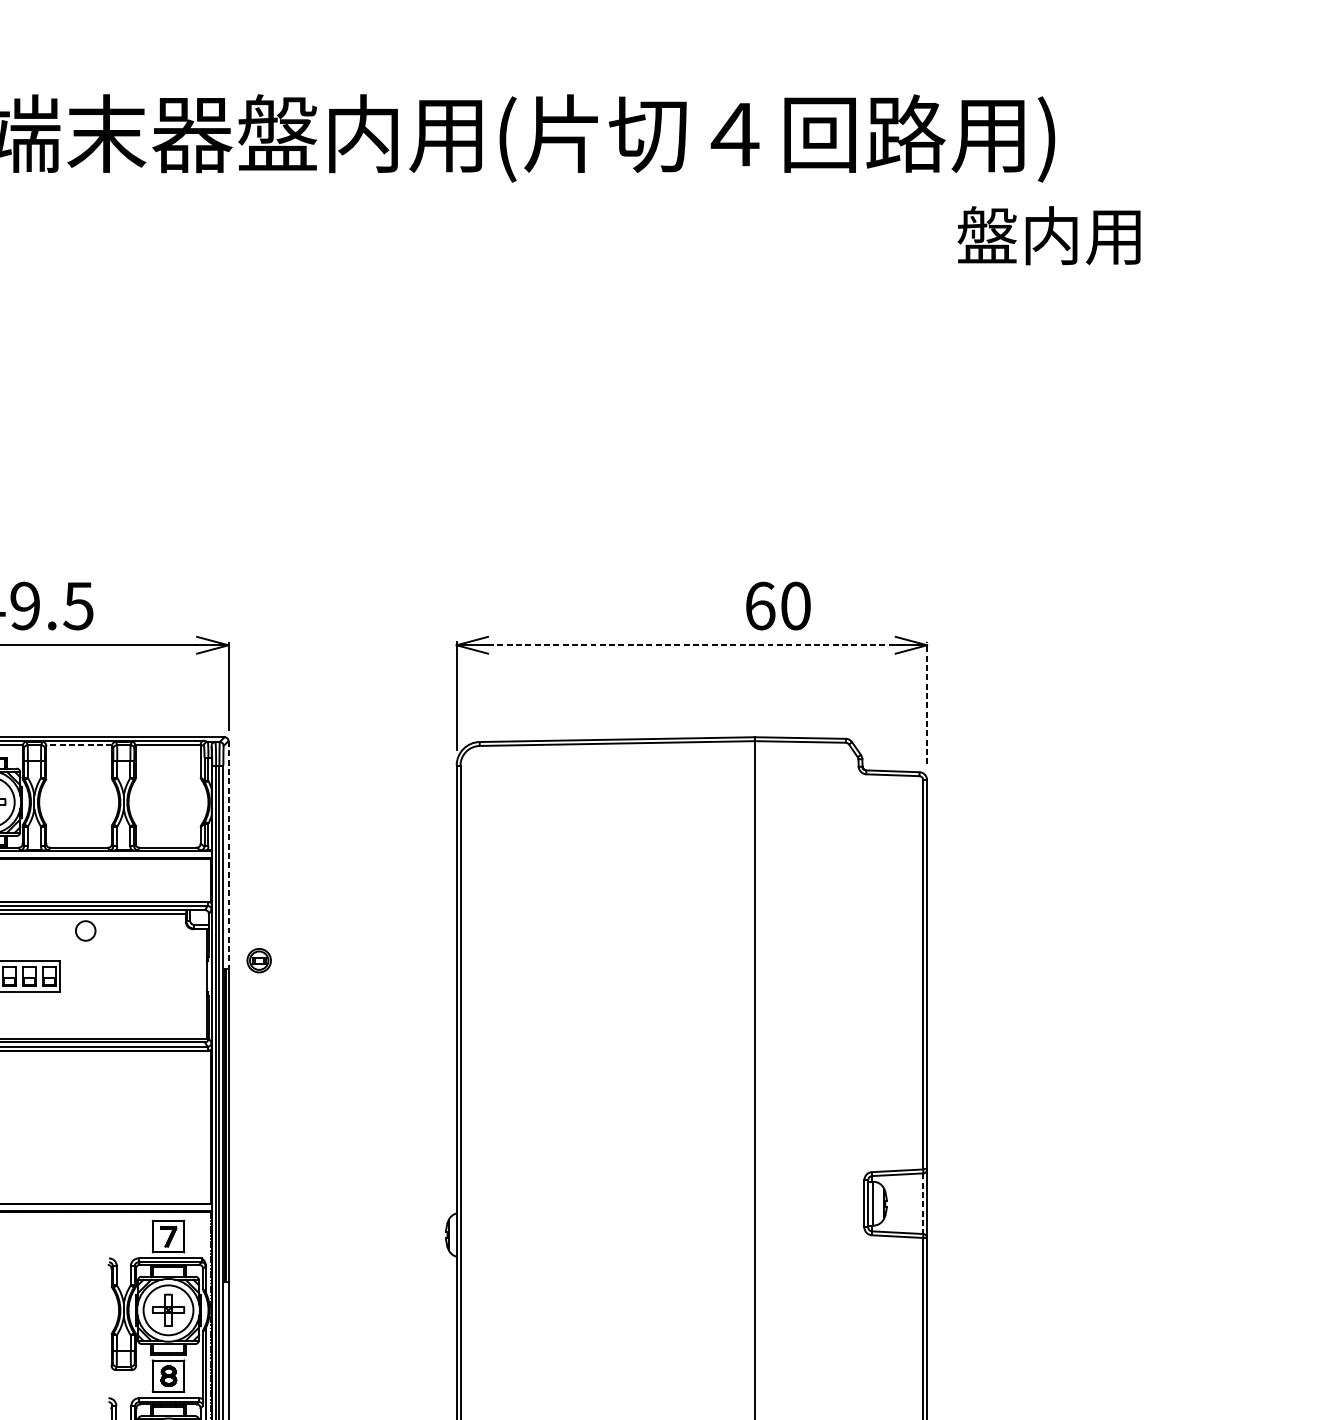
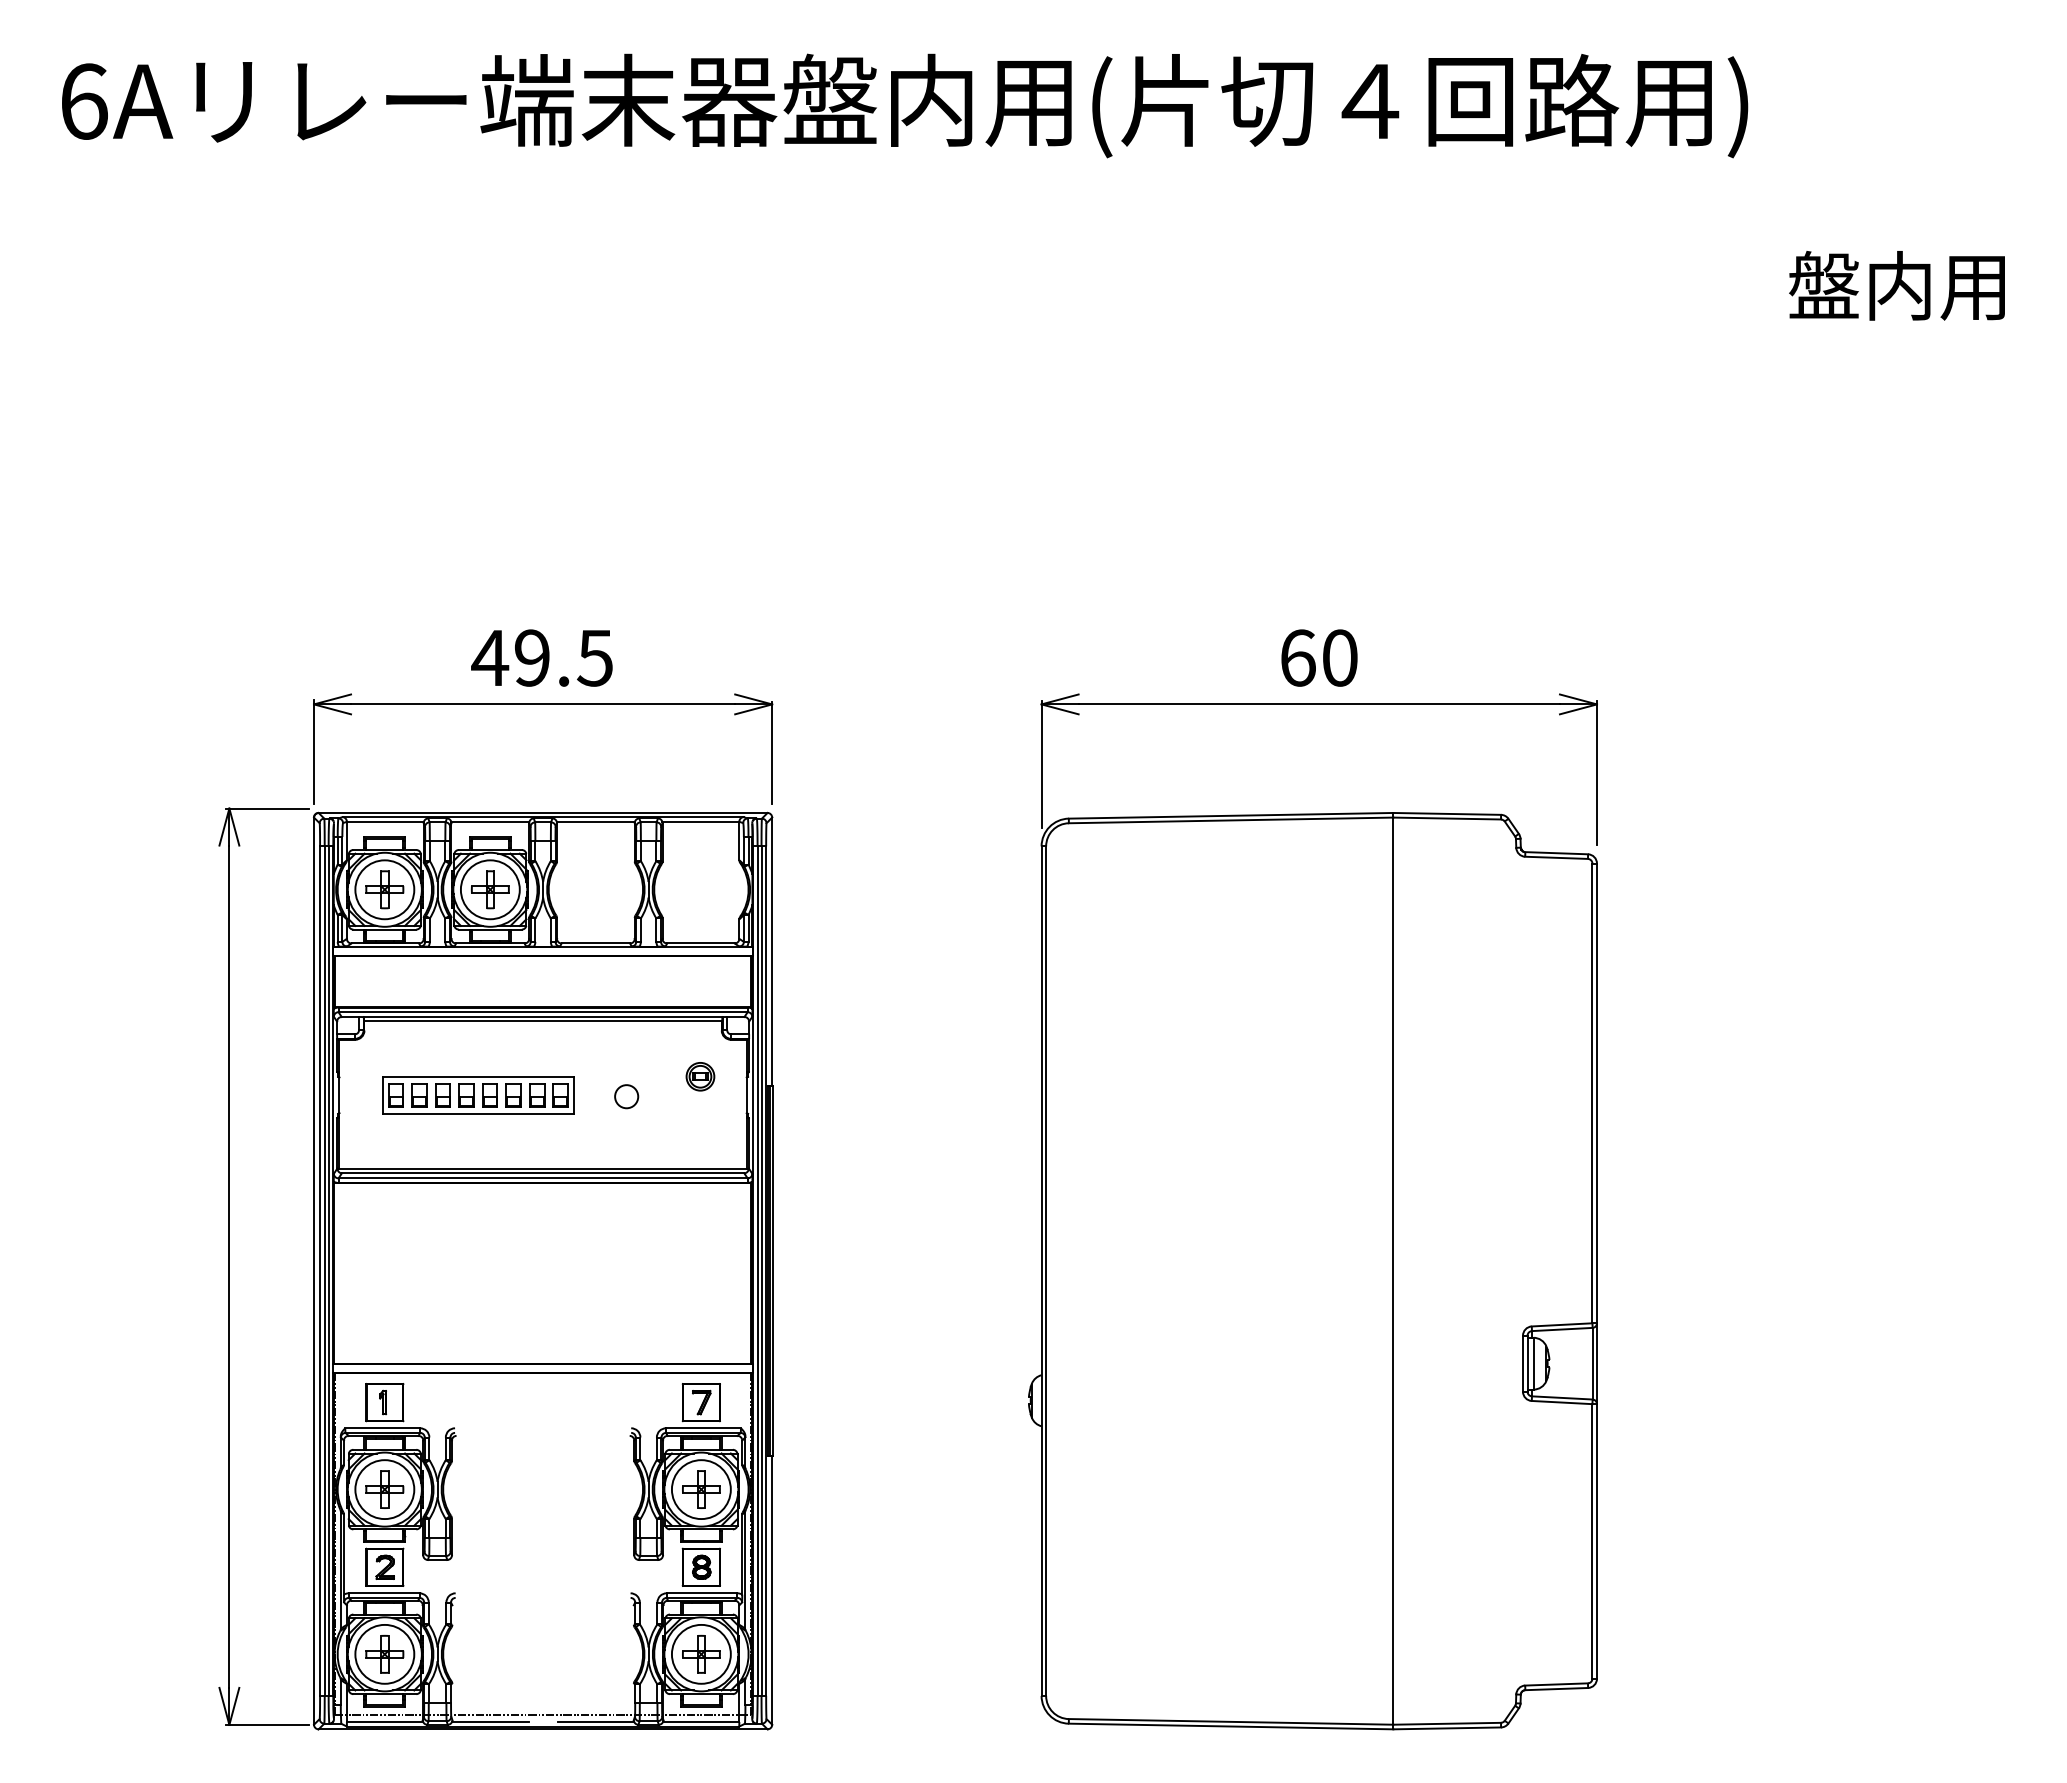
text: (1048, 235) -> (1896, 285), moved
text: (778, 605) -> (1319, 657), moved
line: (692, 645) -> (1319, 704), dashed -> solid
line: (926, 702) -> (1596, 772), dashed -> solid
line: (78, 744) -> (595, 821), dashed -> solid
line: (228, 855) -> (772, 952), dashed -> solid
circle: (85, 930) -> (626, 1096), moved
part: (259, 960) -> (700, 1076), moved
line: (923, 1203) -> (1592, 1363), dashed -> solid

